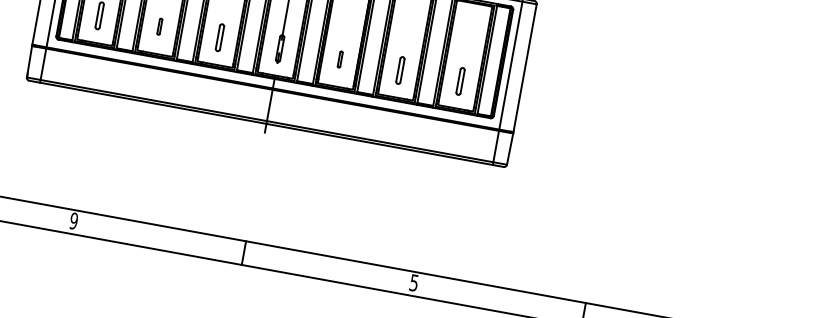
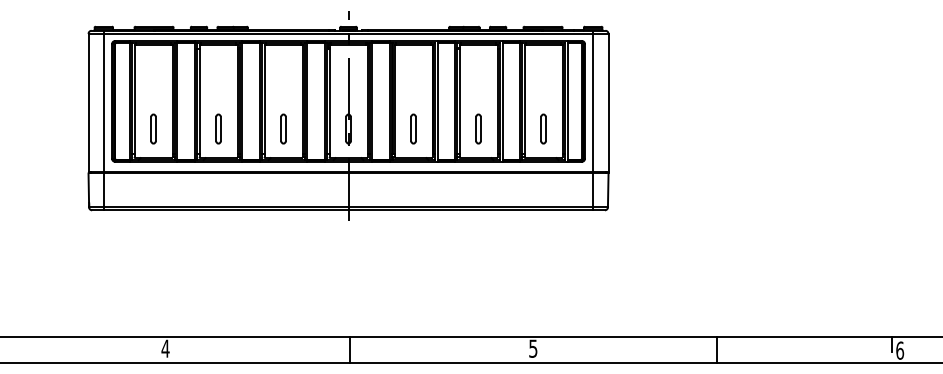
part: (159, 26) -> (218, 128), size x1.67
part: (340, 59) -> (413, 128), size x1.67
text: (73, 220) -> (165, 348), 9 -> 4

